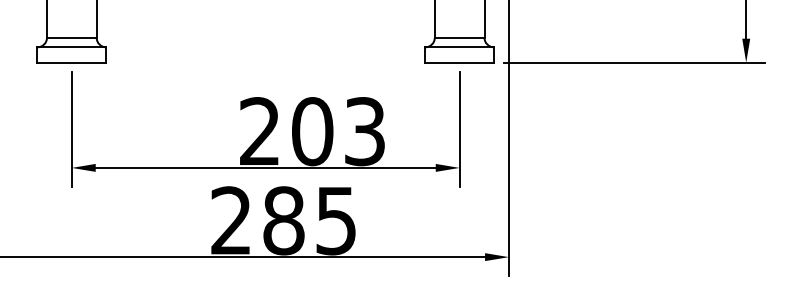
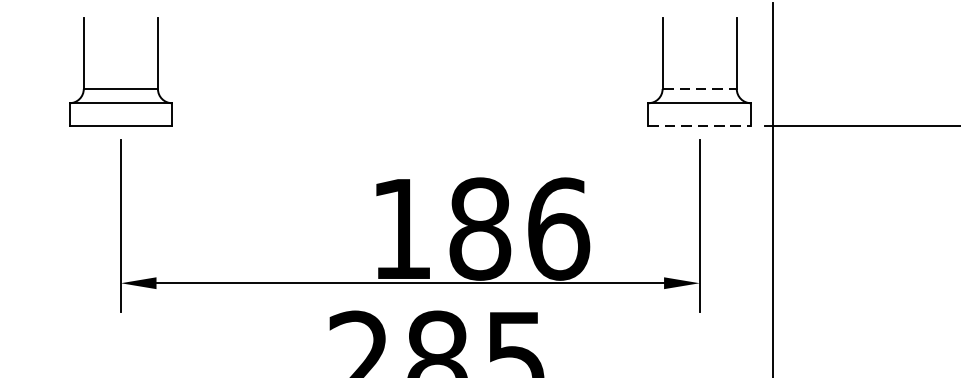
line: (459, 37) -> (699, 88), solid -> dashed
line: (460, 62) -> (700, 125), solid -> dashed
text: (313, 131) -> (481, 228), 203 -> 186

